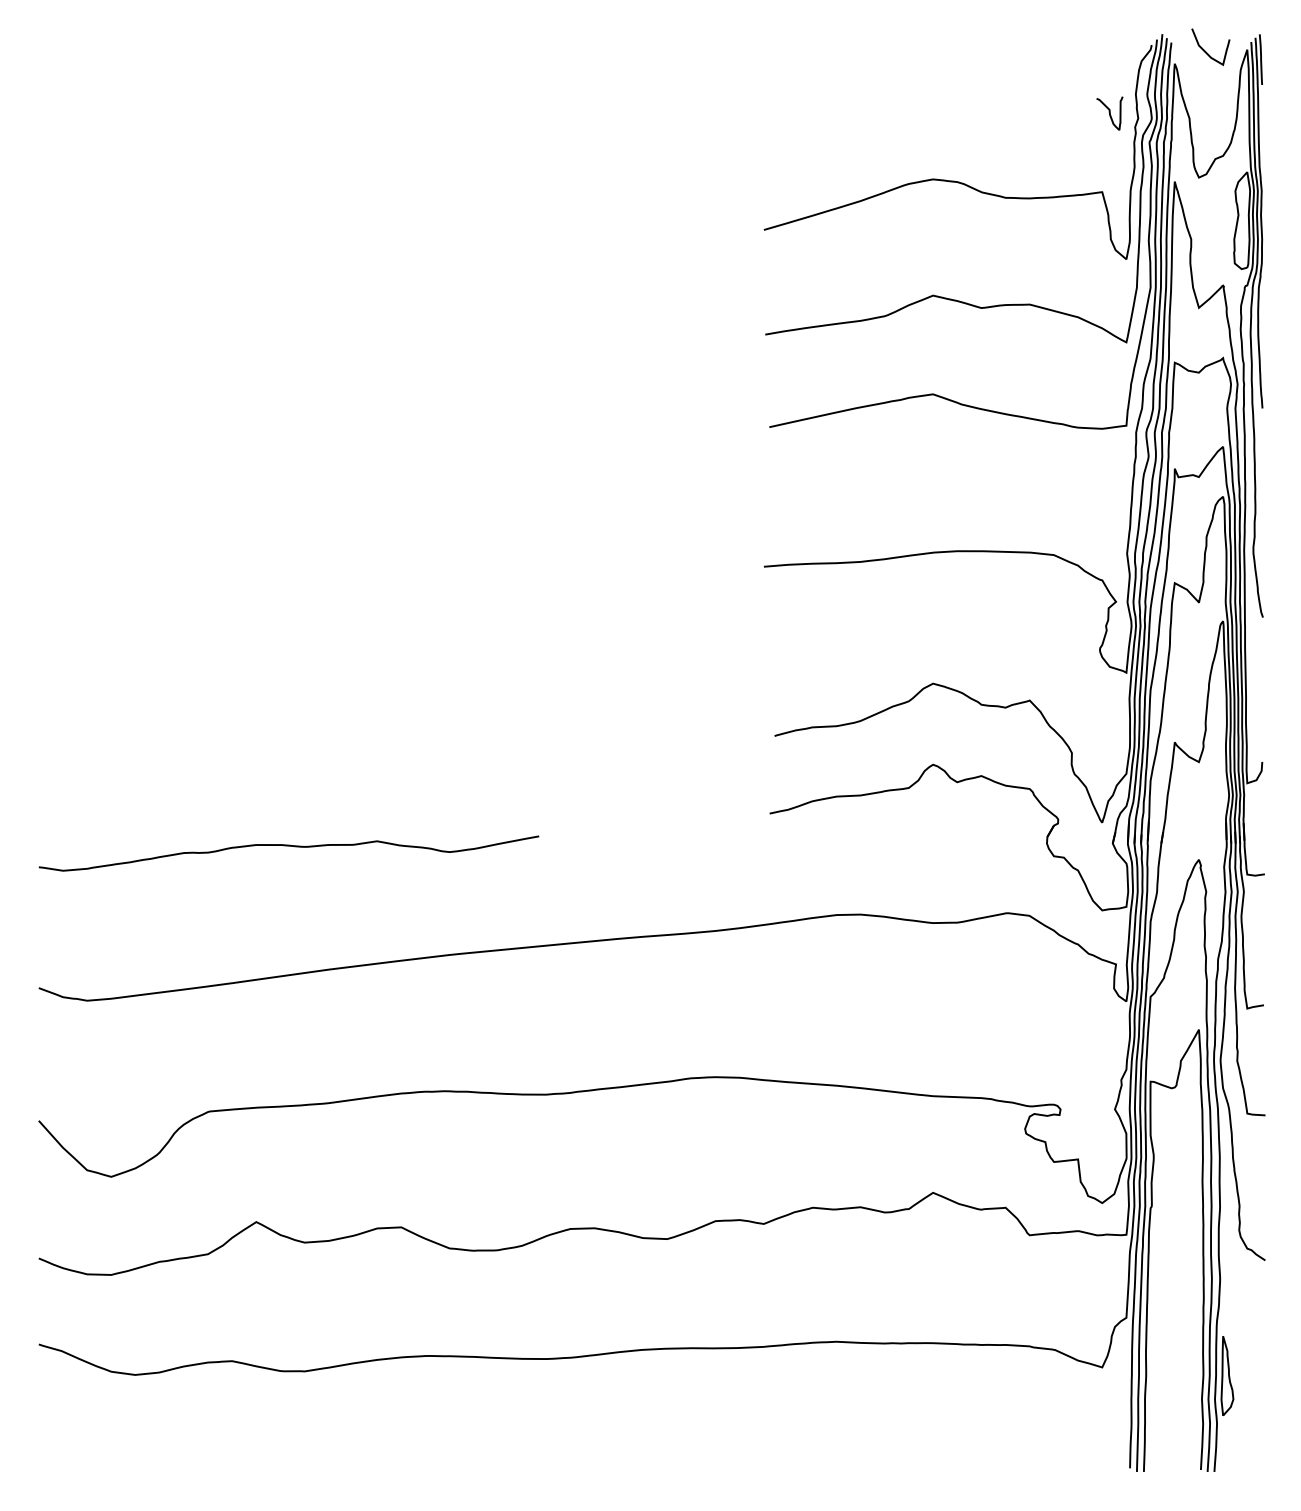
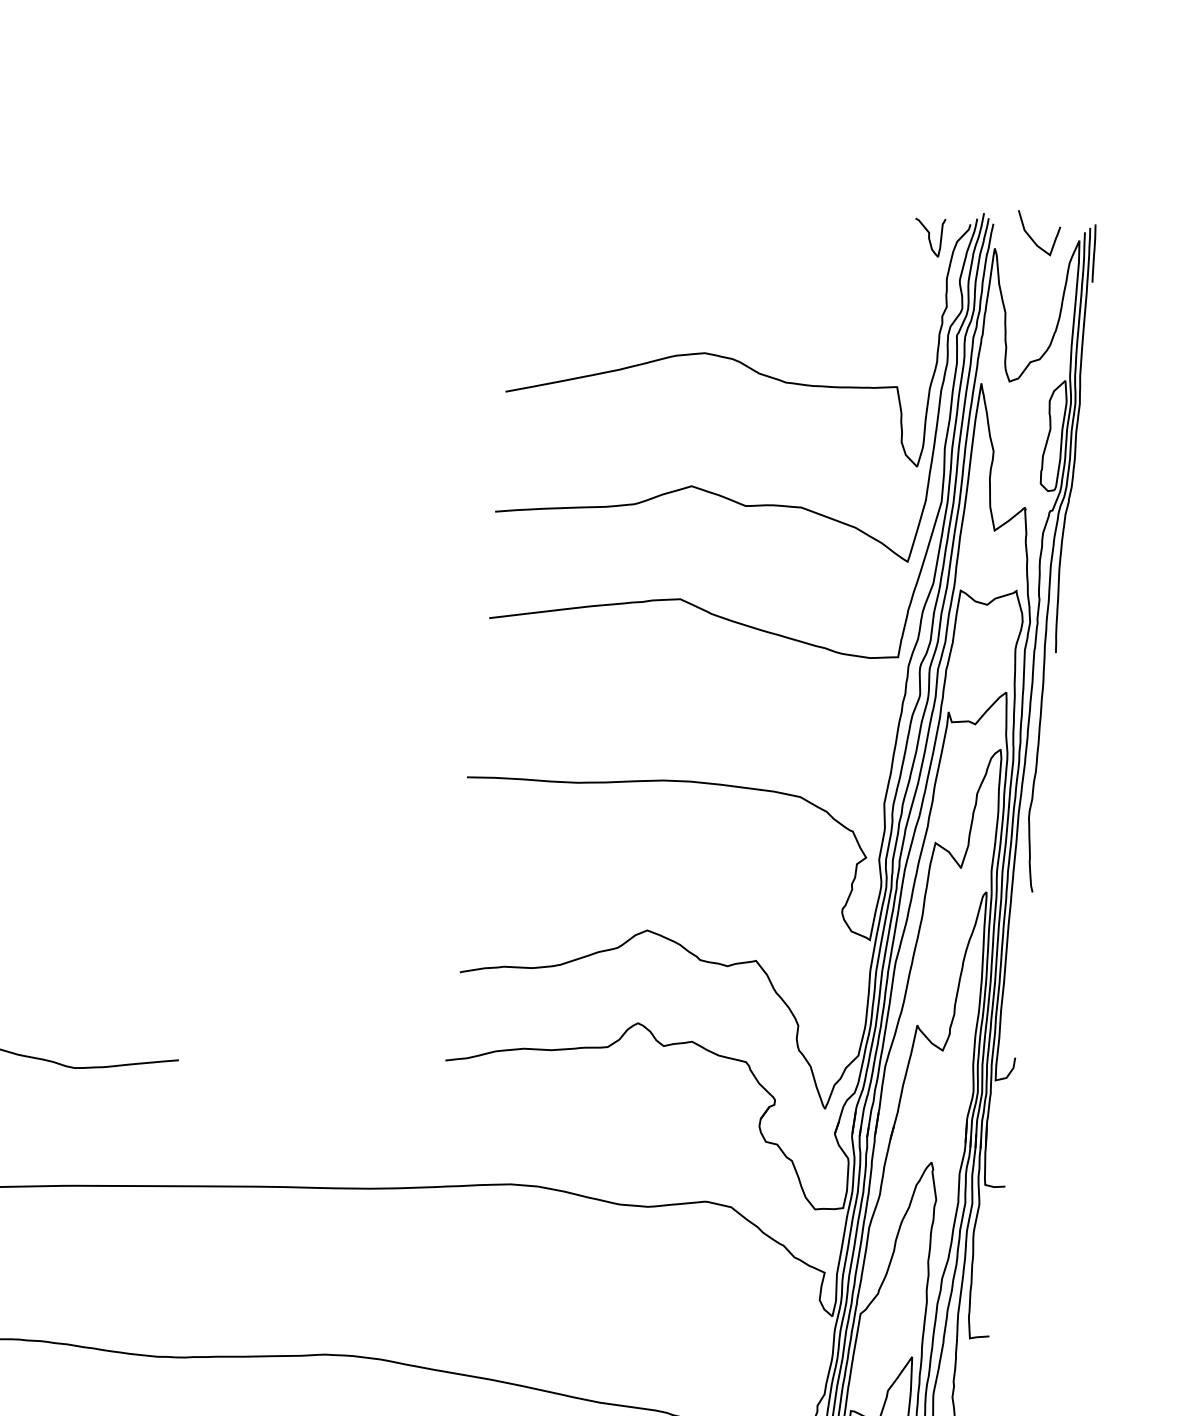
curve: (1109, 113) -> (928, 236), moved

